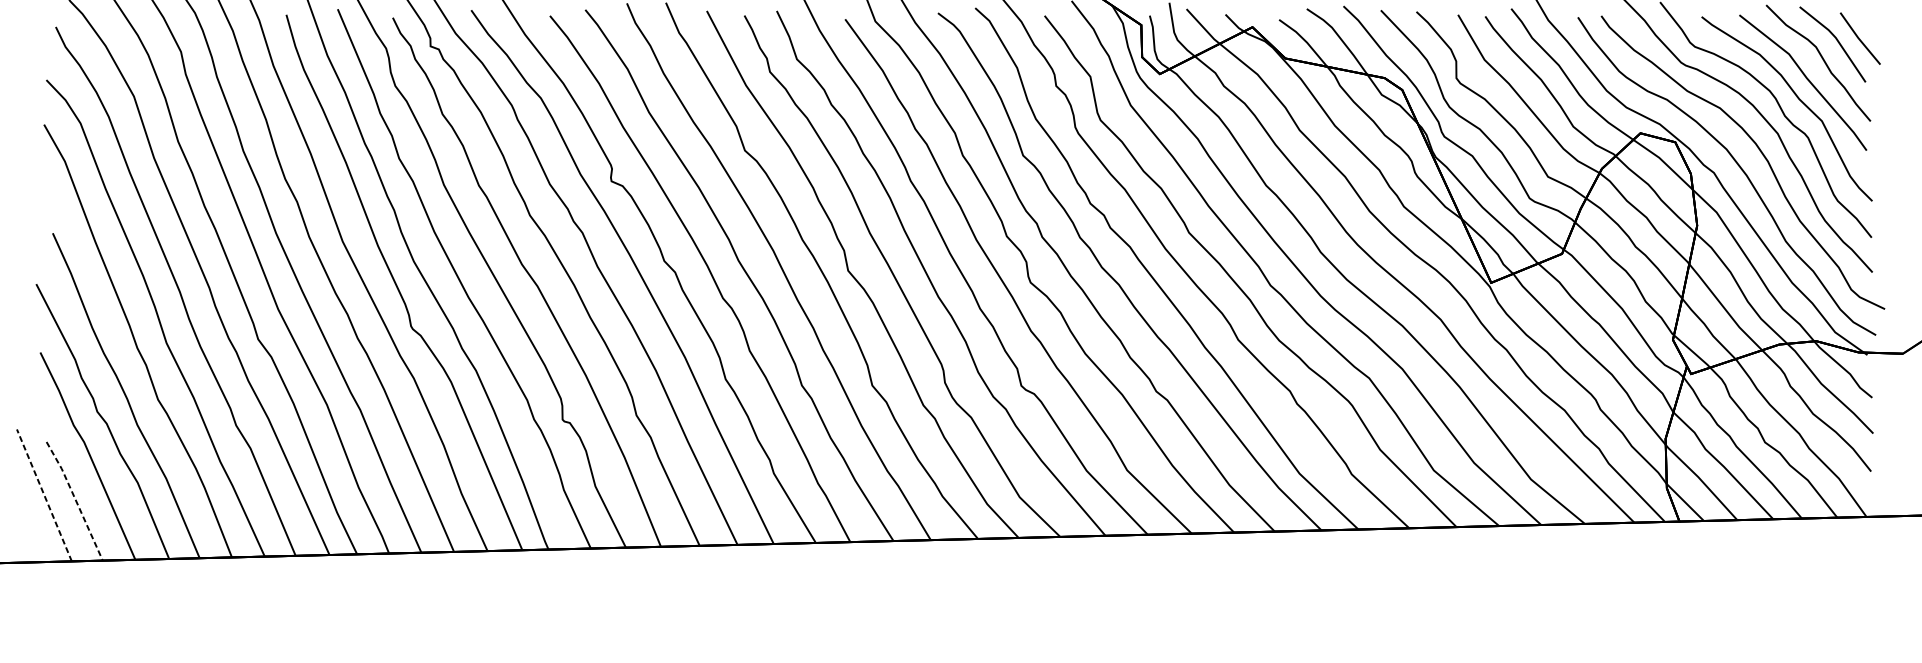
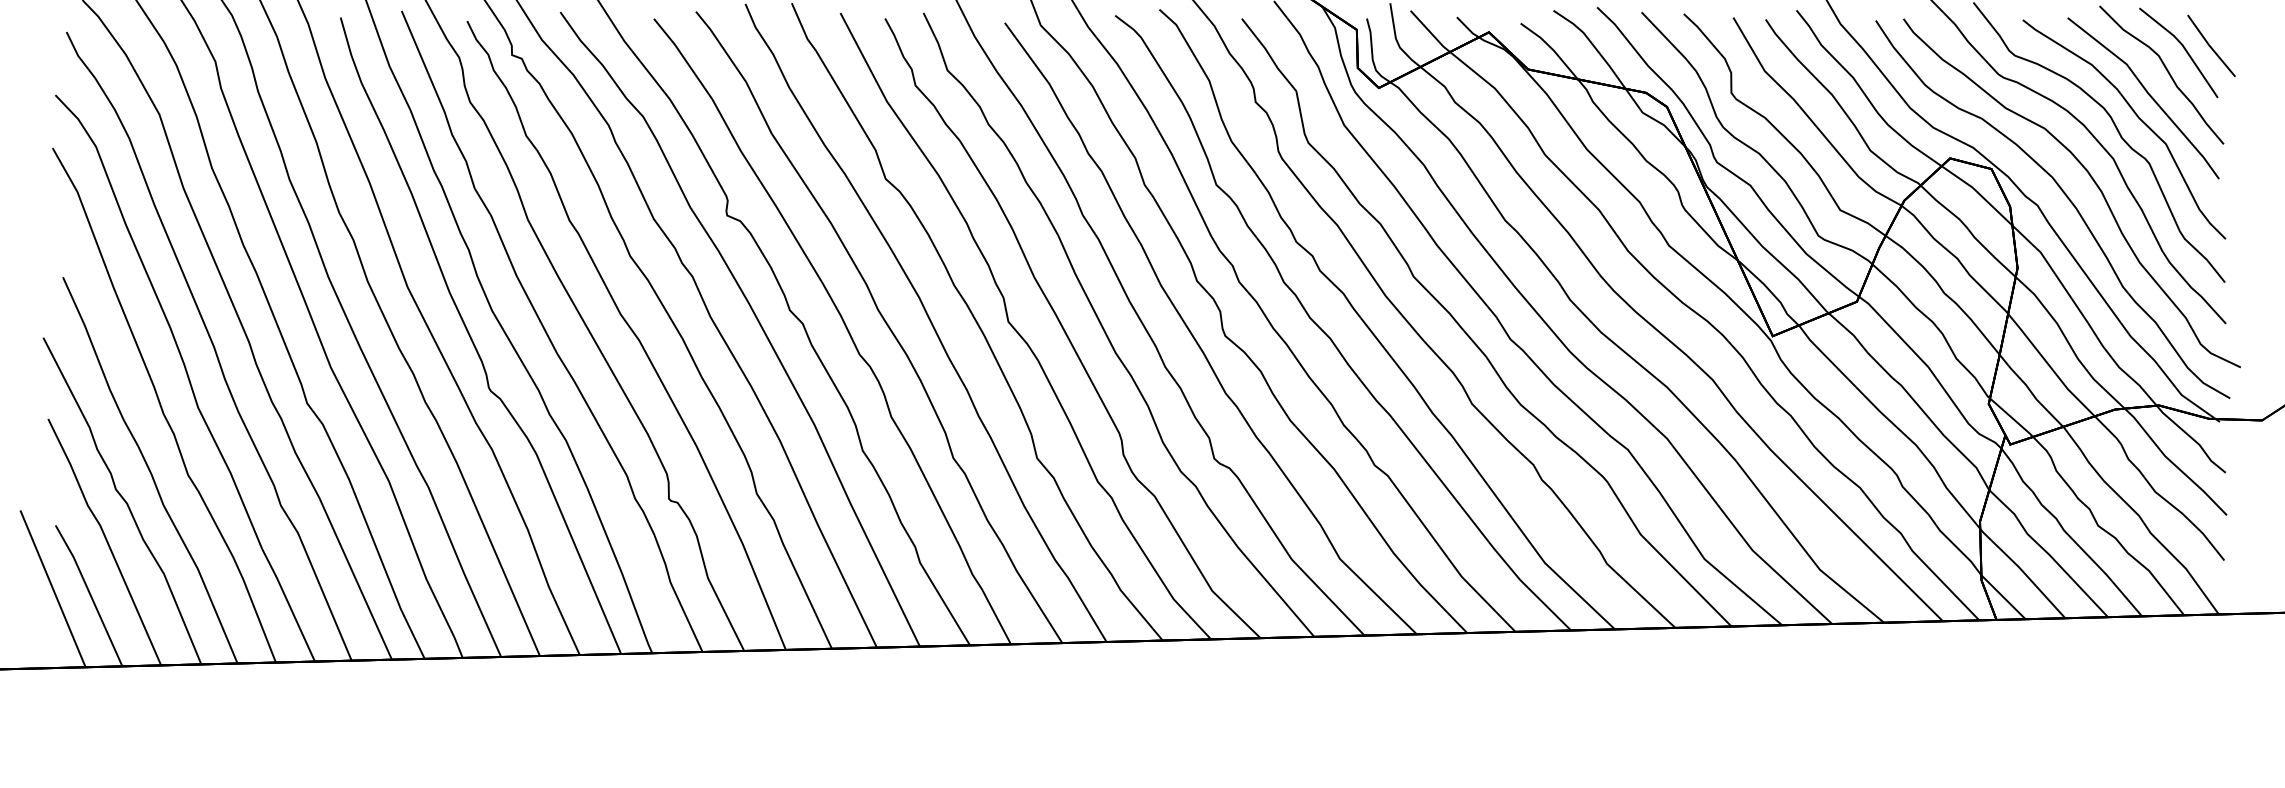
line: (44, 495) -> (53, 588), dashed -> solid
line: (75, 500) -> (90, 594), dashed -> solid

